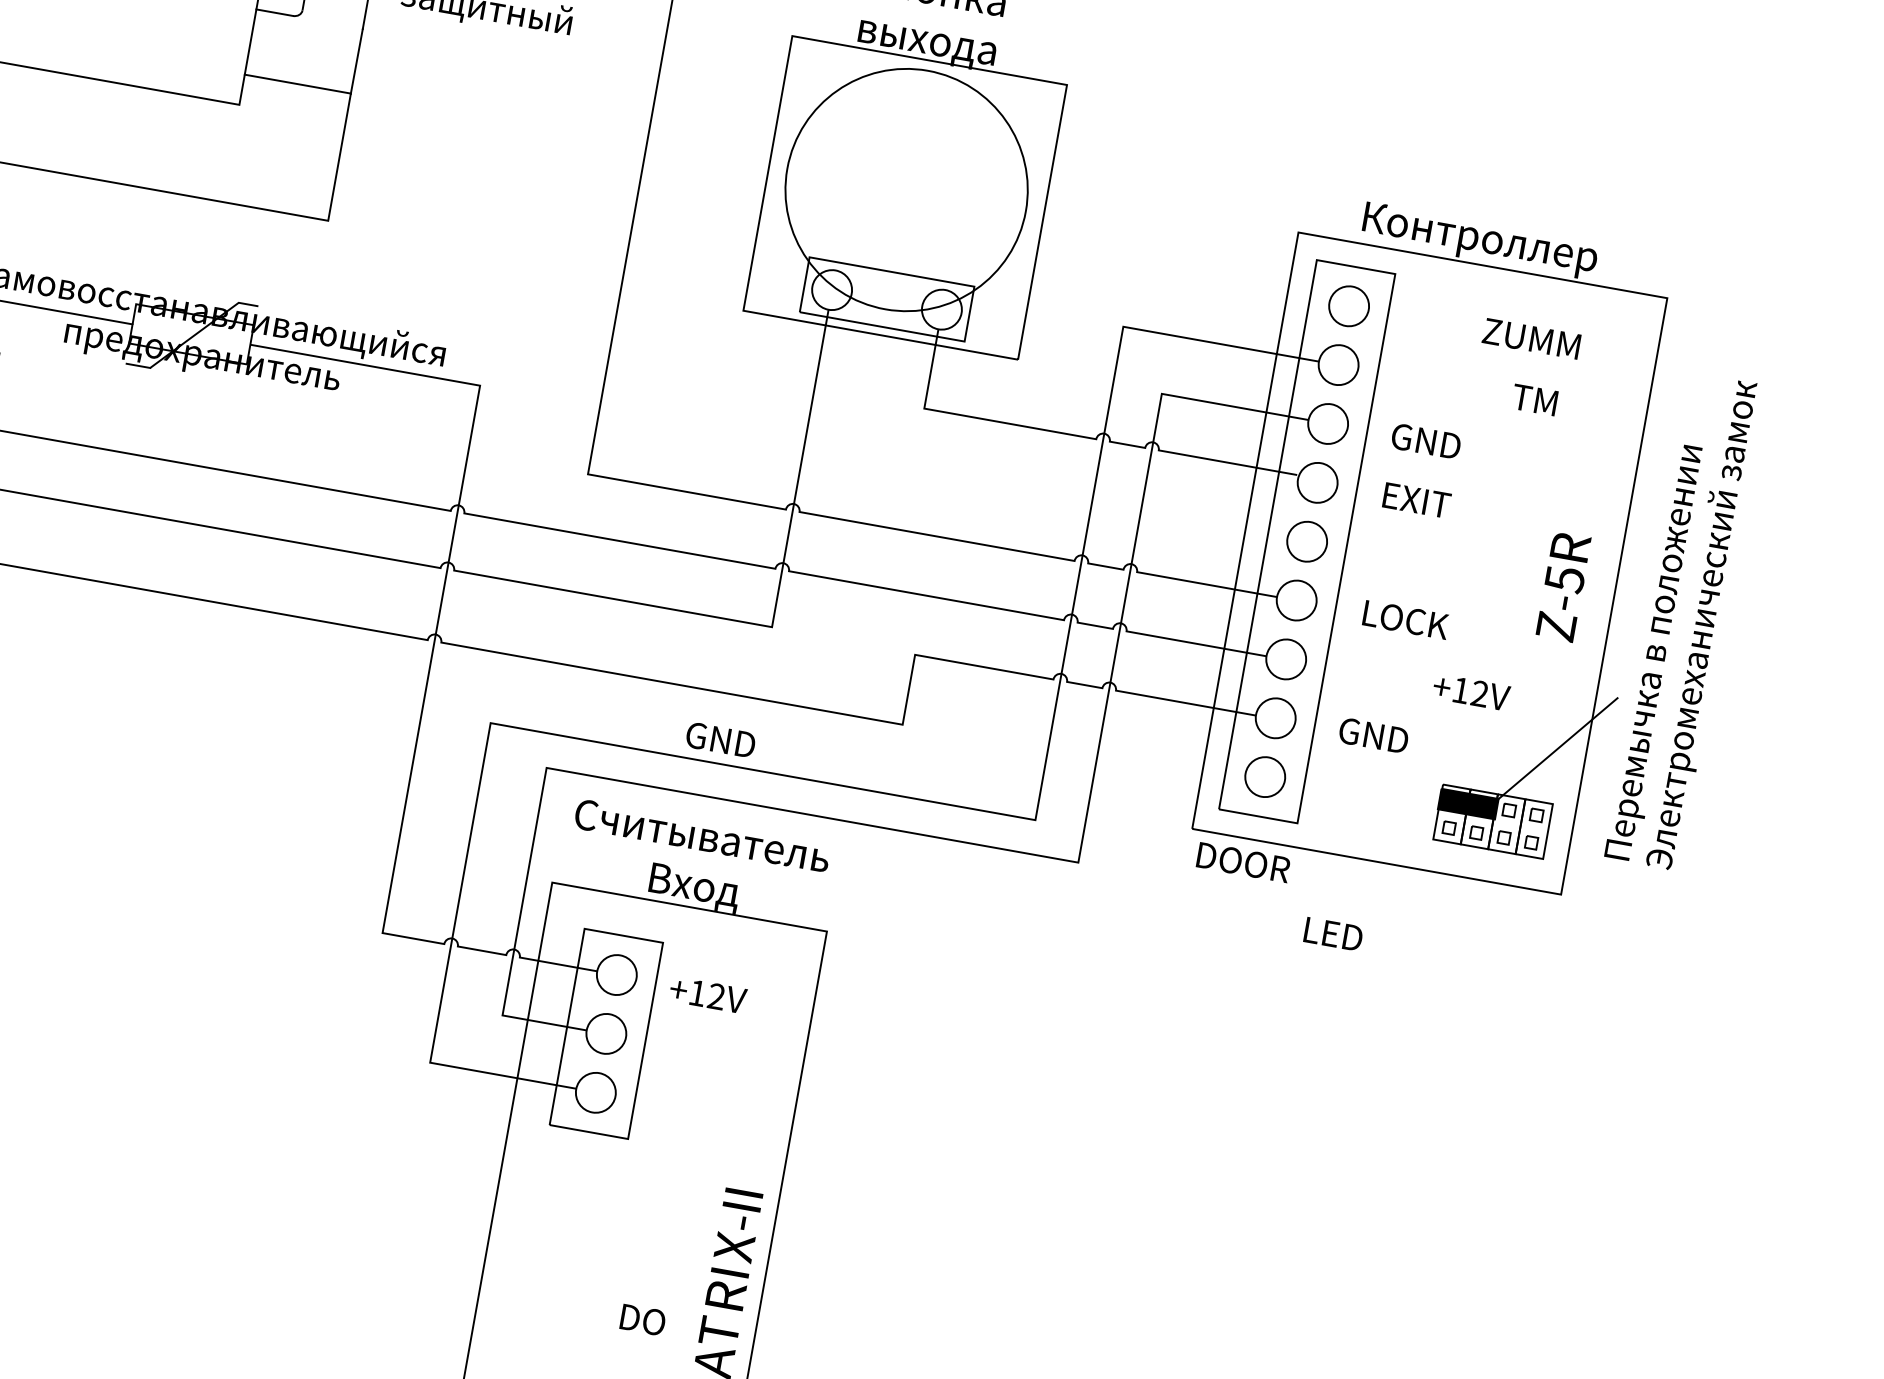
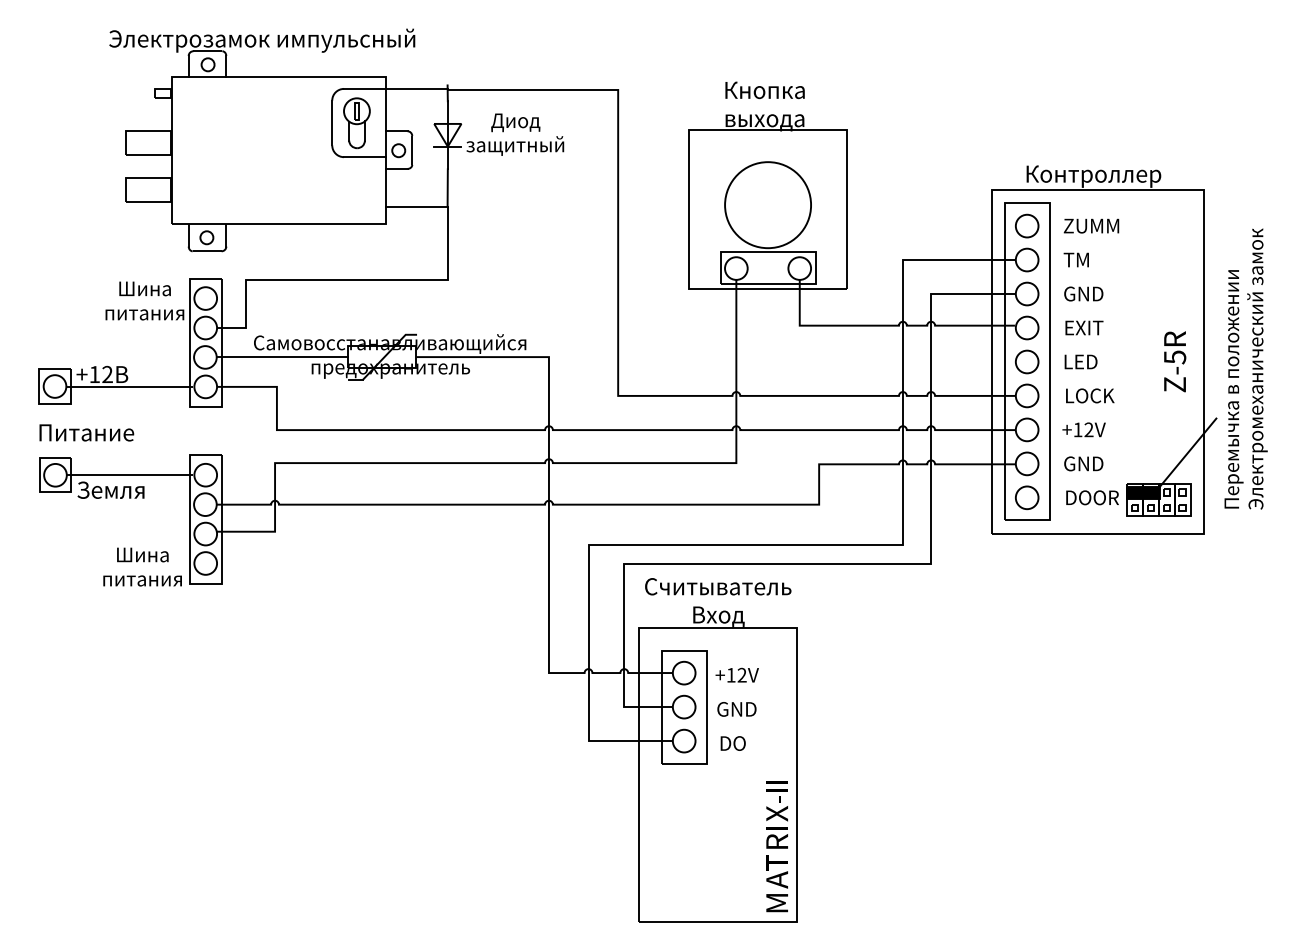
circle: (907, 190) -> (768, 205), size x0.62
text: (1531, 337) -> (1091, 225), moved
text: (1533, 398) -> (1075, 259), moved
text: (1470, 691) -> (1083, 429), moved
text: (720, 740) -> (736, 709), moved
text: (1243, 862) -> (1092, 497), moved
text: (1332, 933) -> (1080, 361), moved
text: (641, 1319) -> (732, 743), moved

